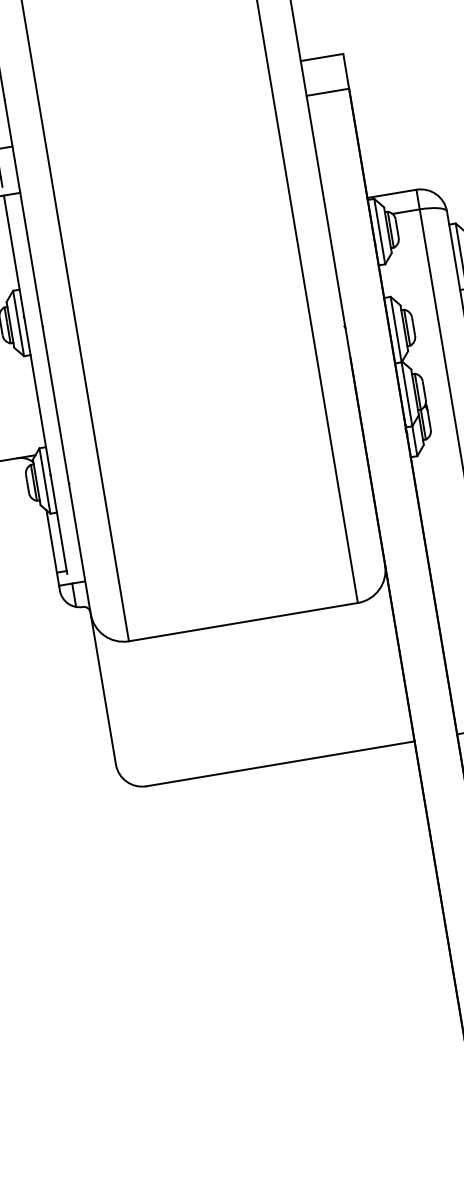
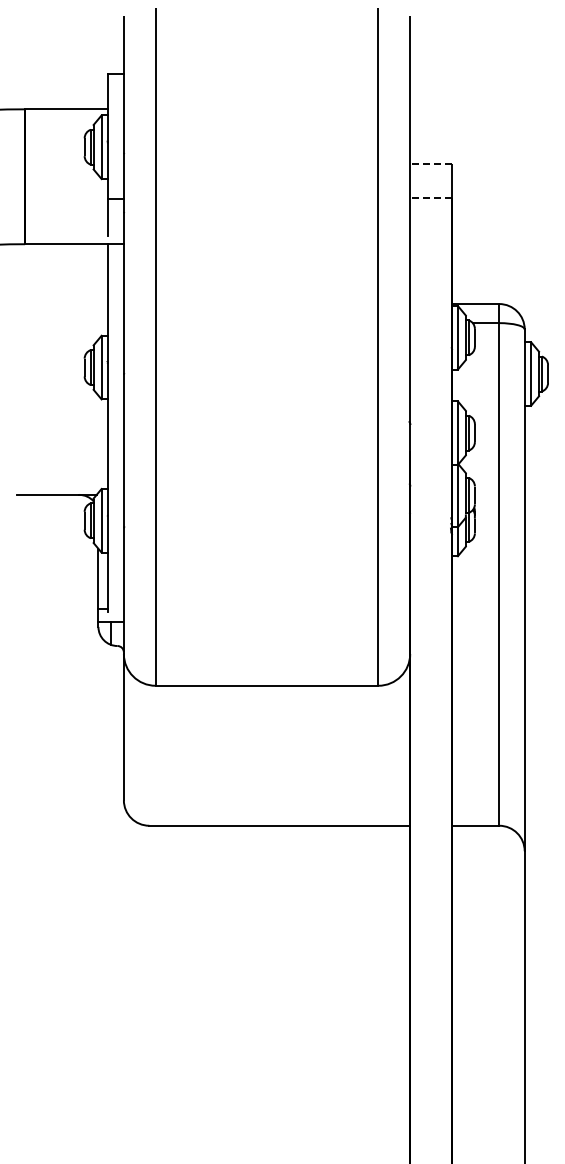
line: (321, 57) -> (430, 163), solid -> dashed
line: (327, 92) -> (430, 197), solid -> dashed

